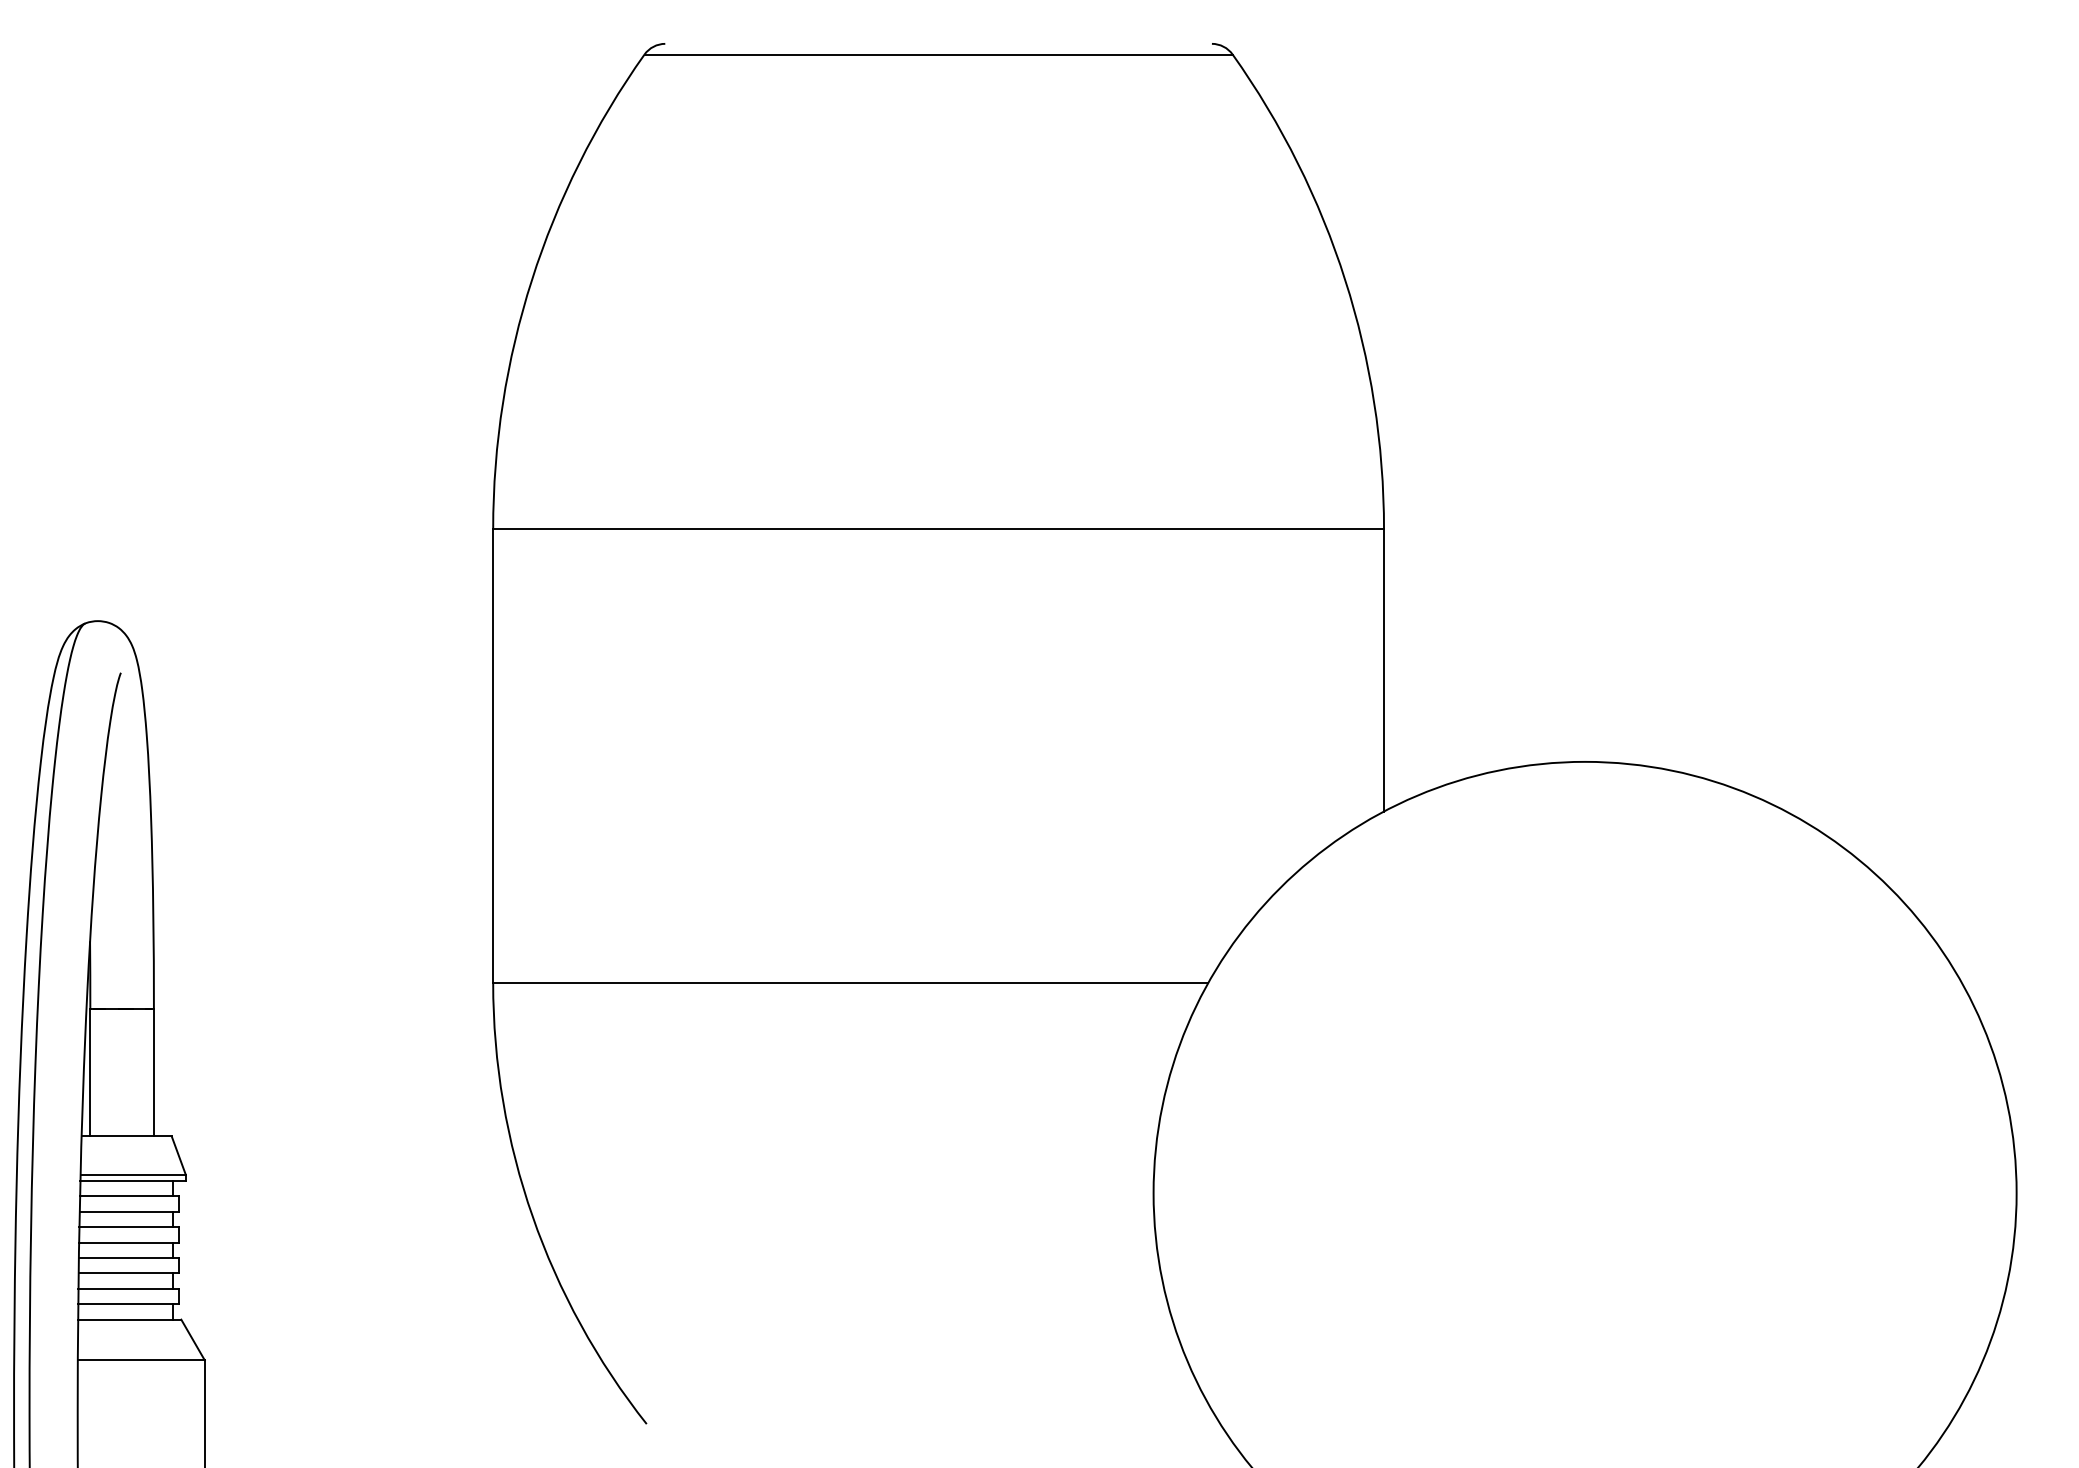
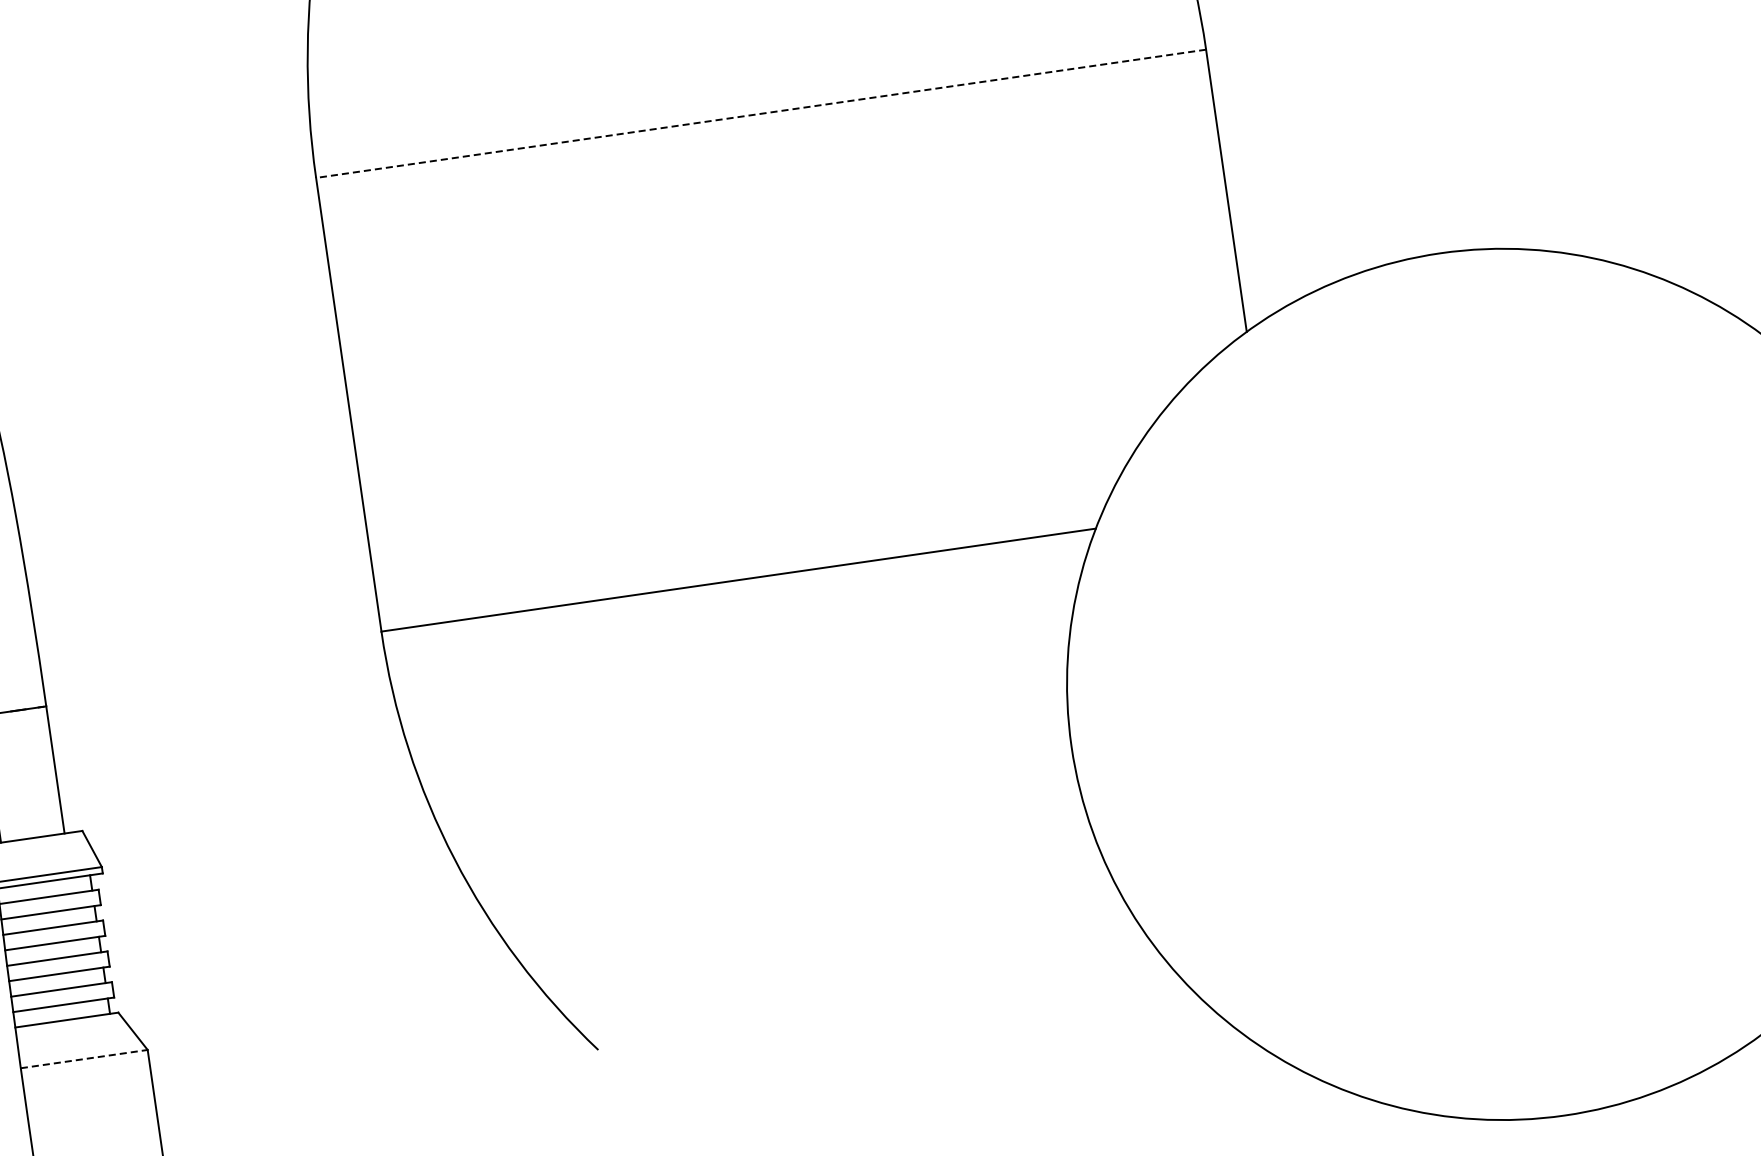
line: (938, 529) -> (761, 114), solid -> dashed
line: (141, 1360) -> (84, 1059), solid -> dashed

